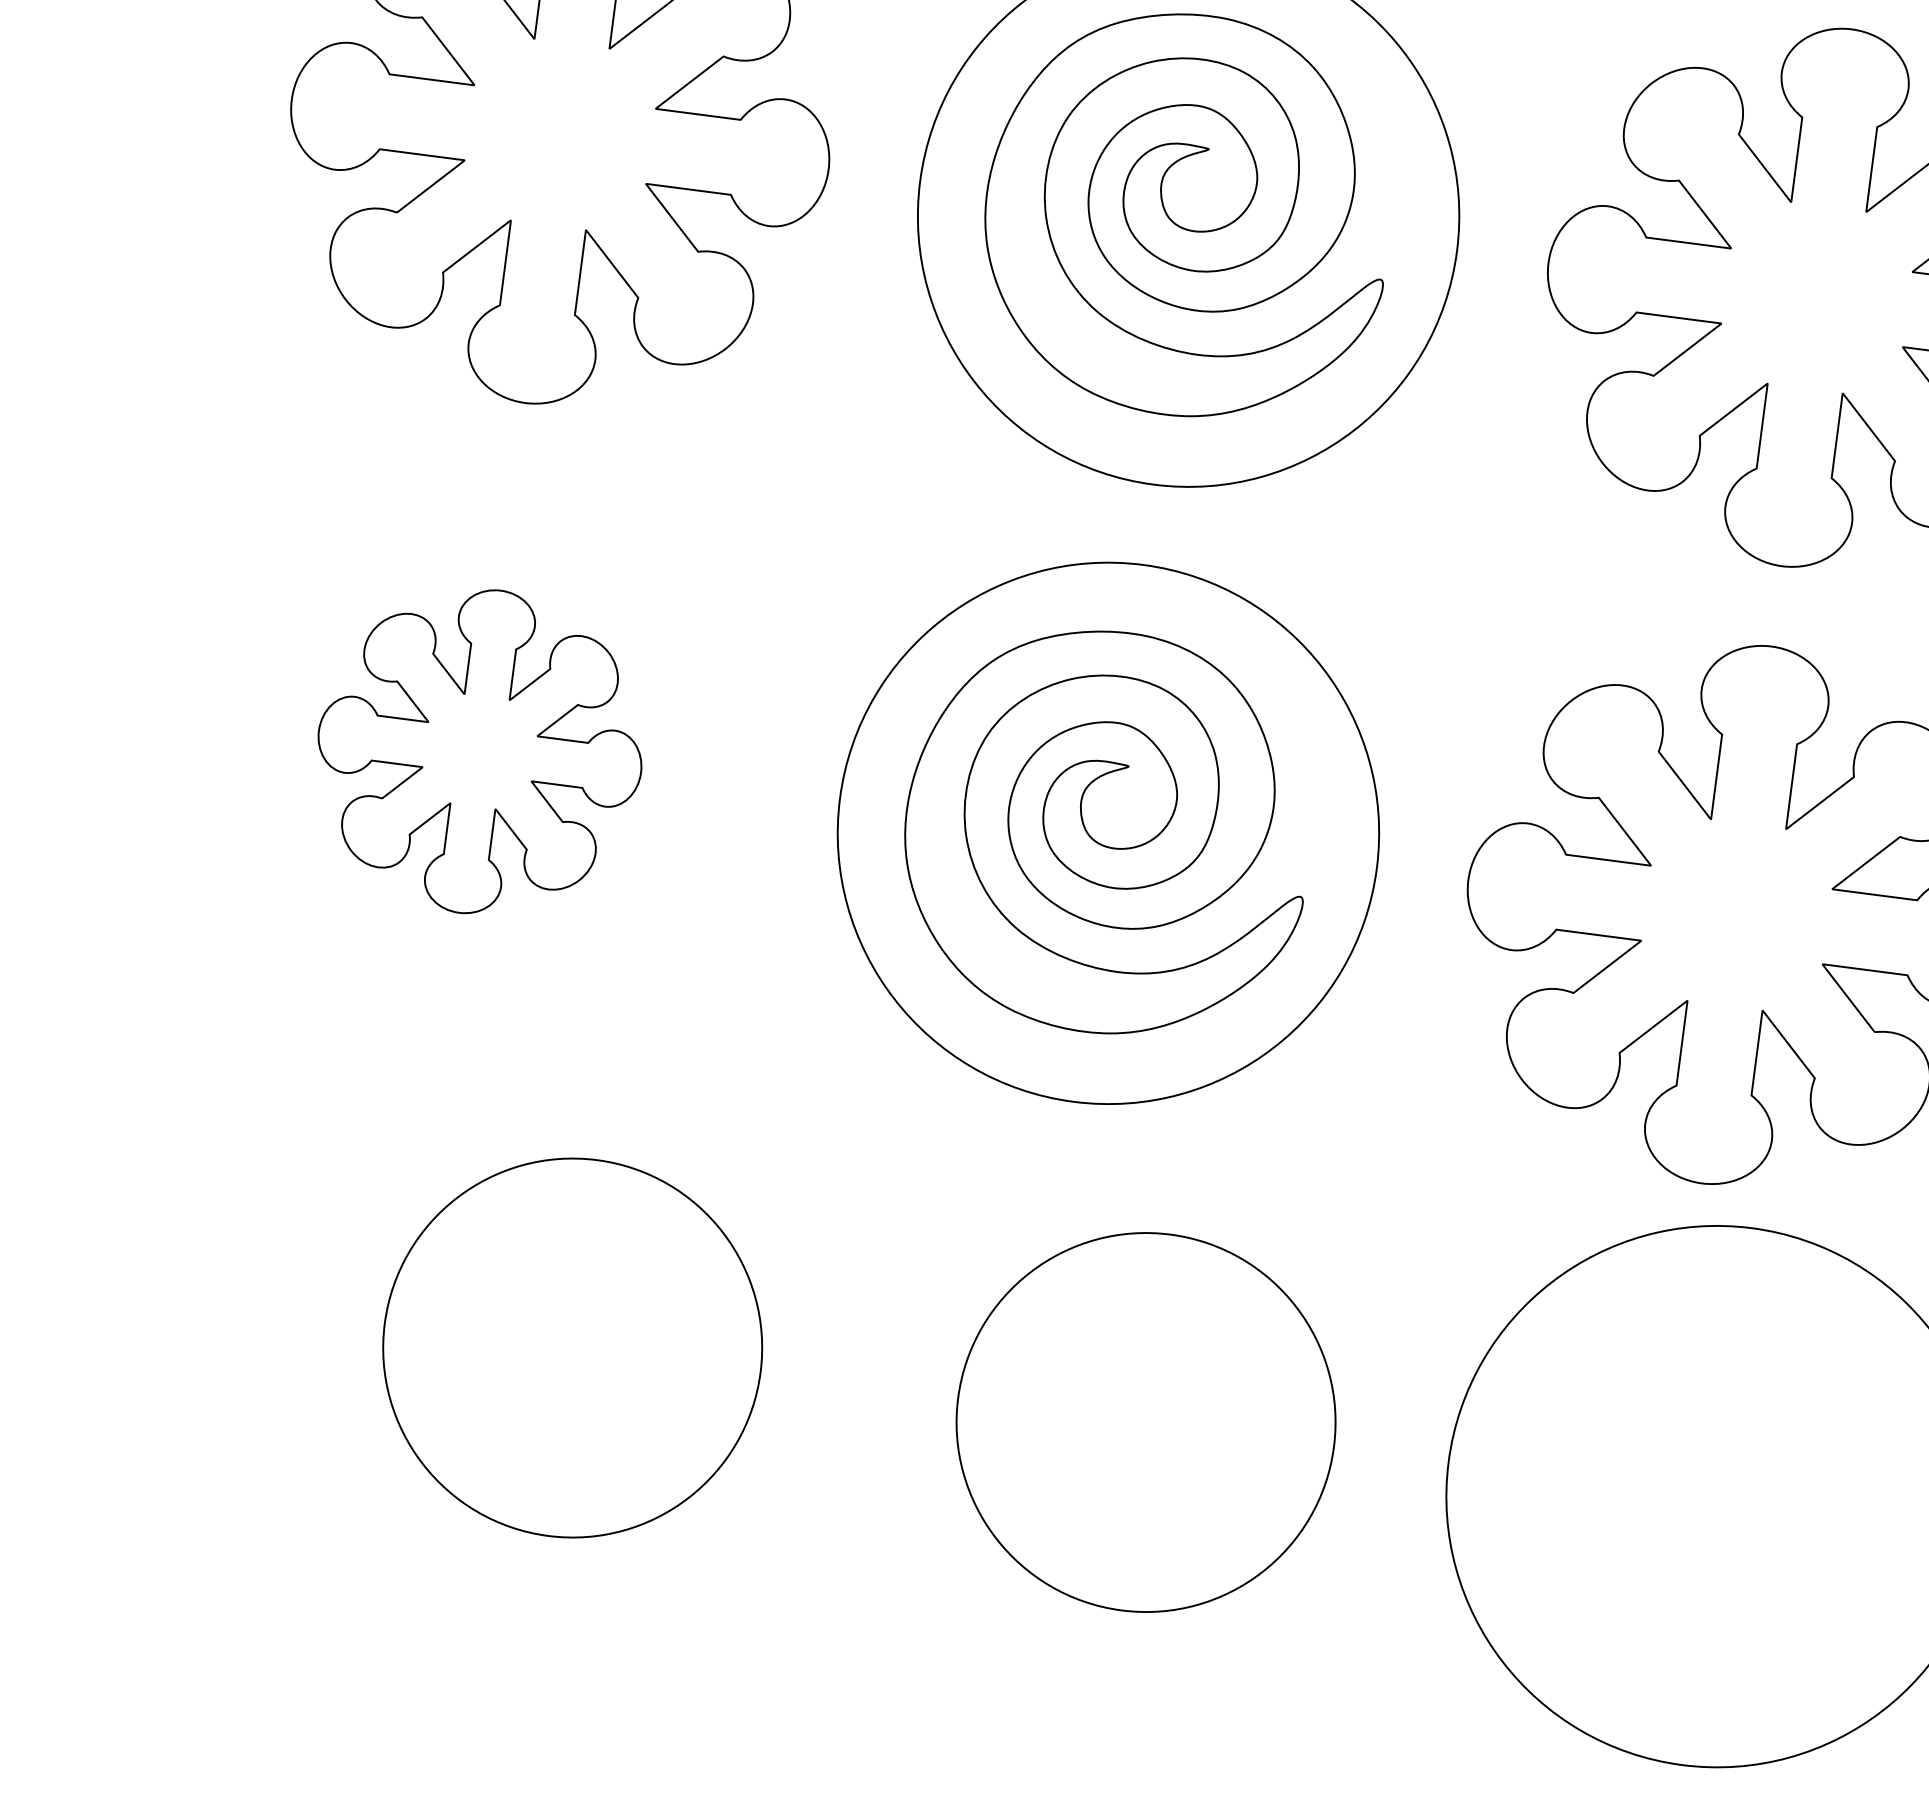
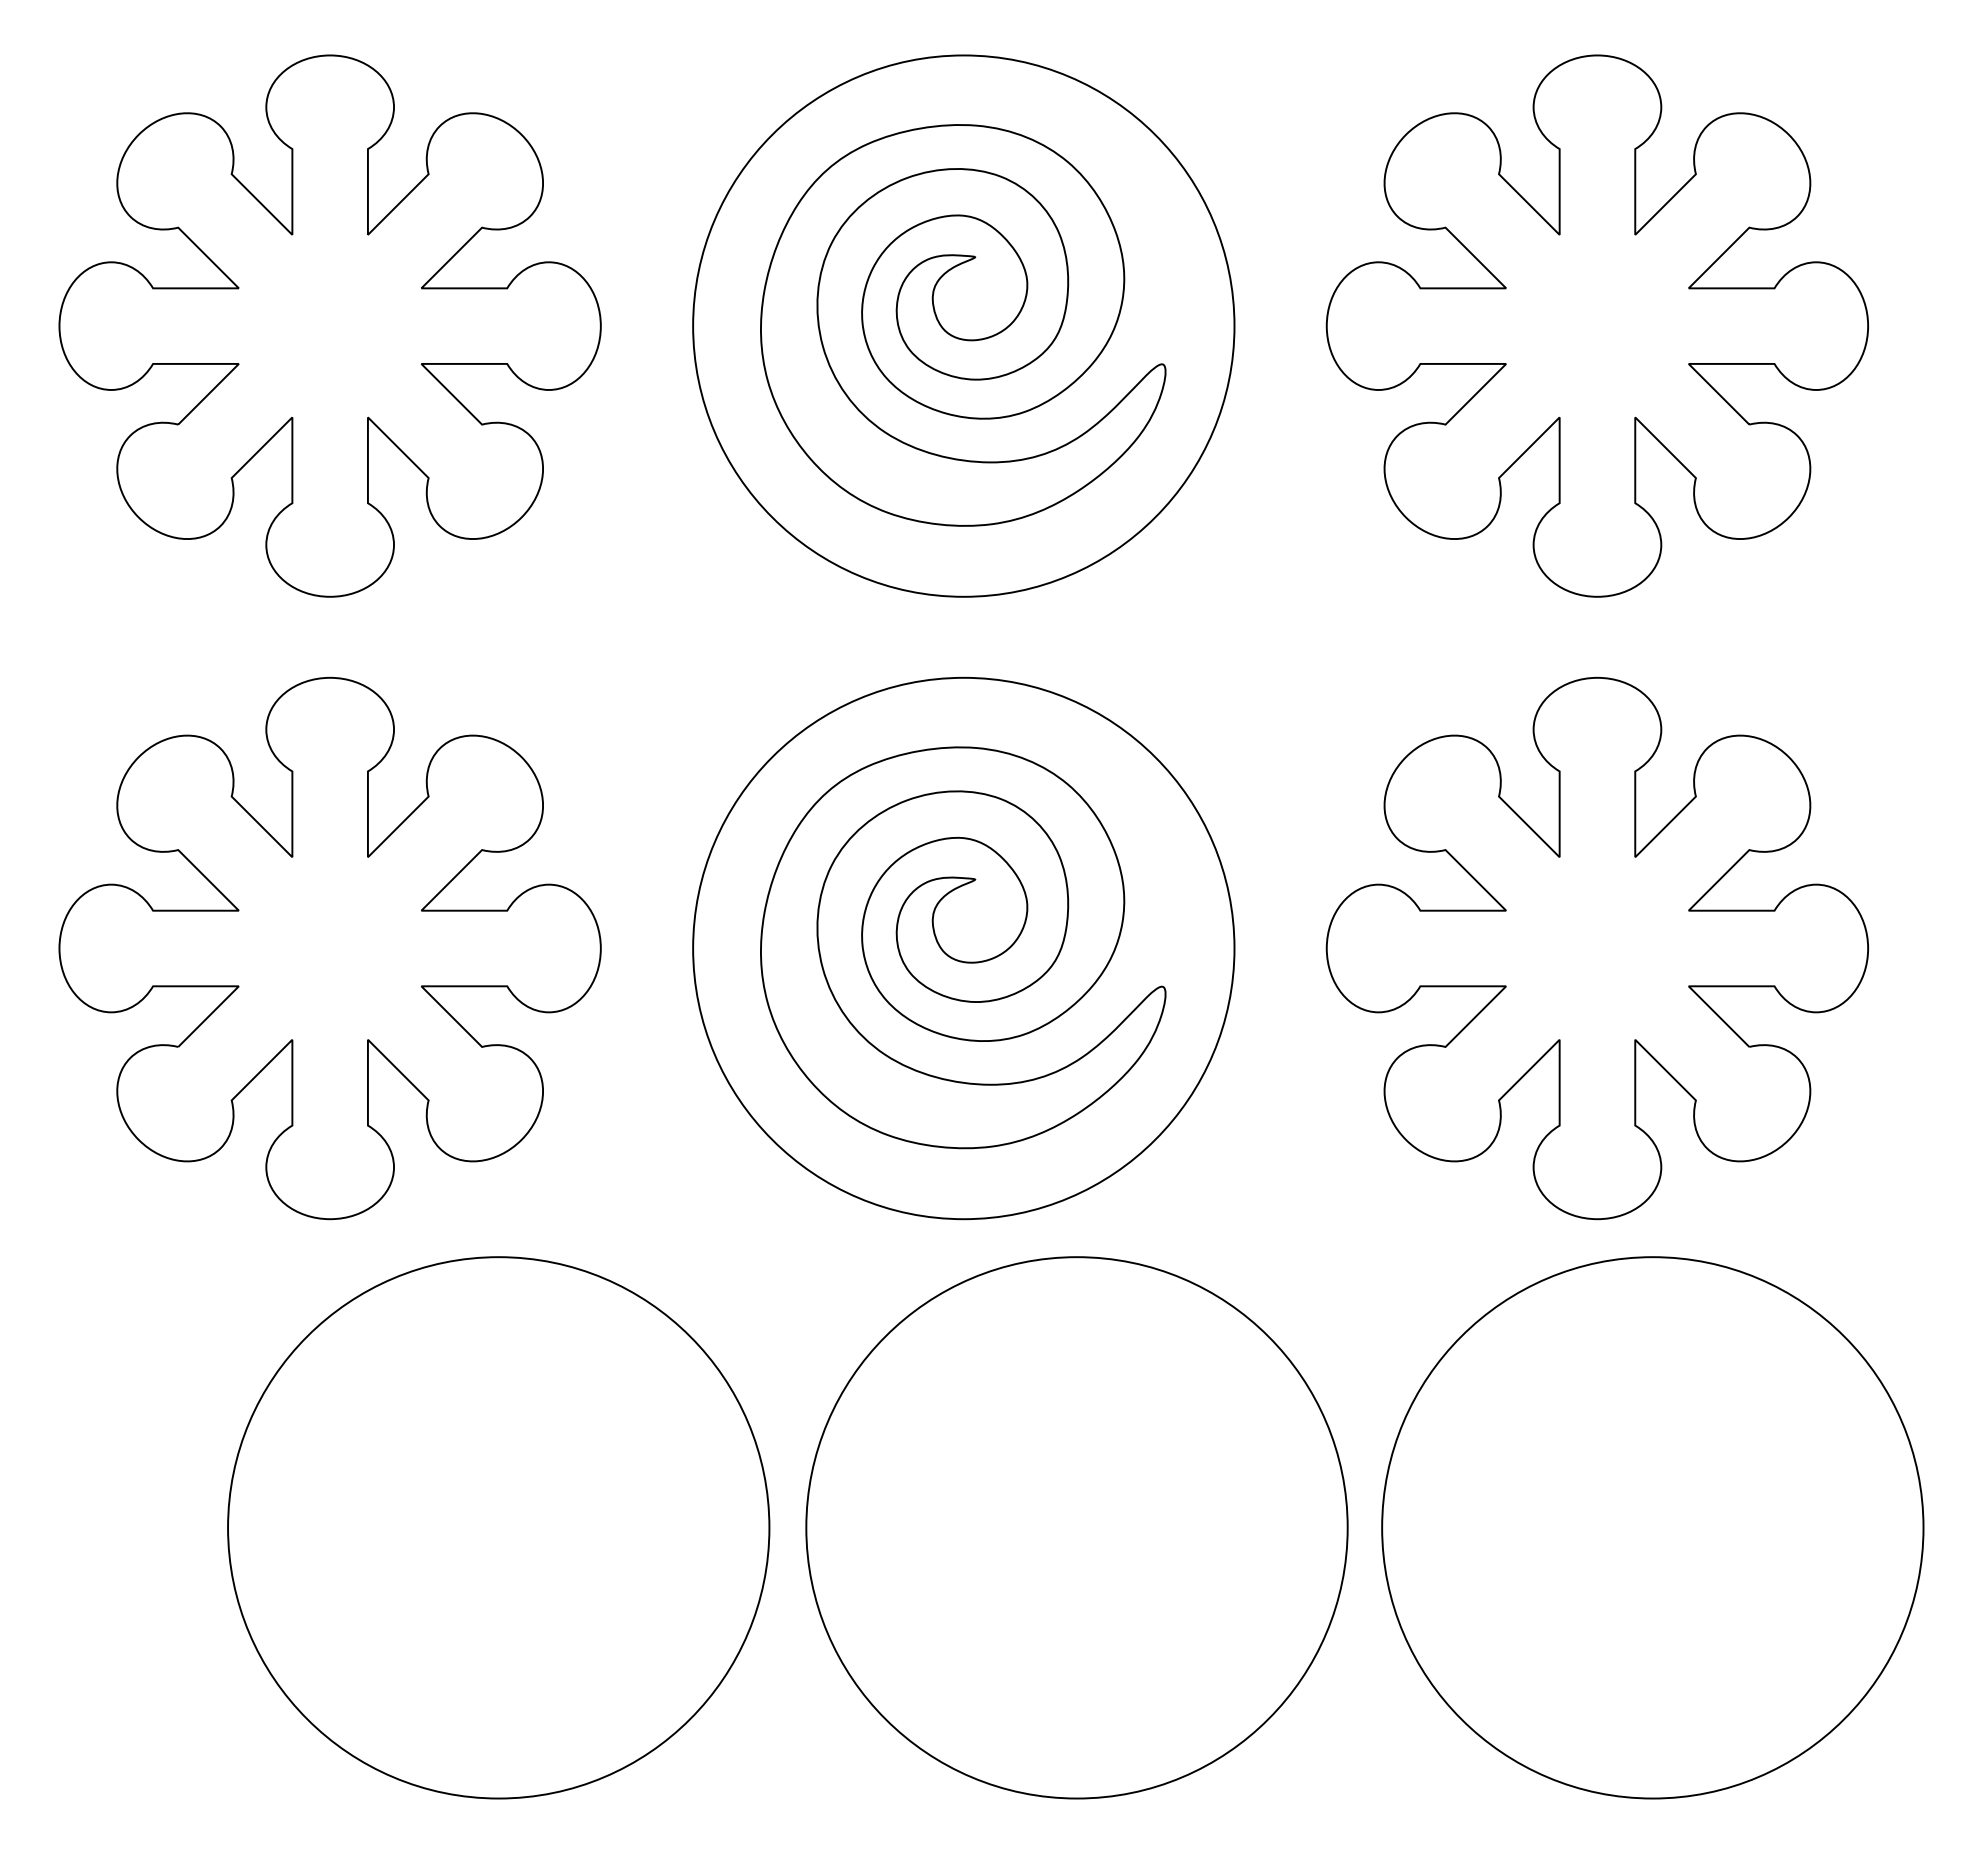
part: (479, 751) -> (329, 948), size x1.67
part: (572, 1347) -> (498, 1527), size x1.43
part: (1145, 1422) -> (1076, 1527), size x1.43

